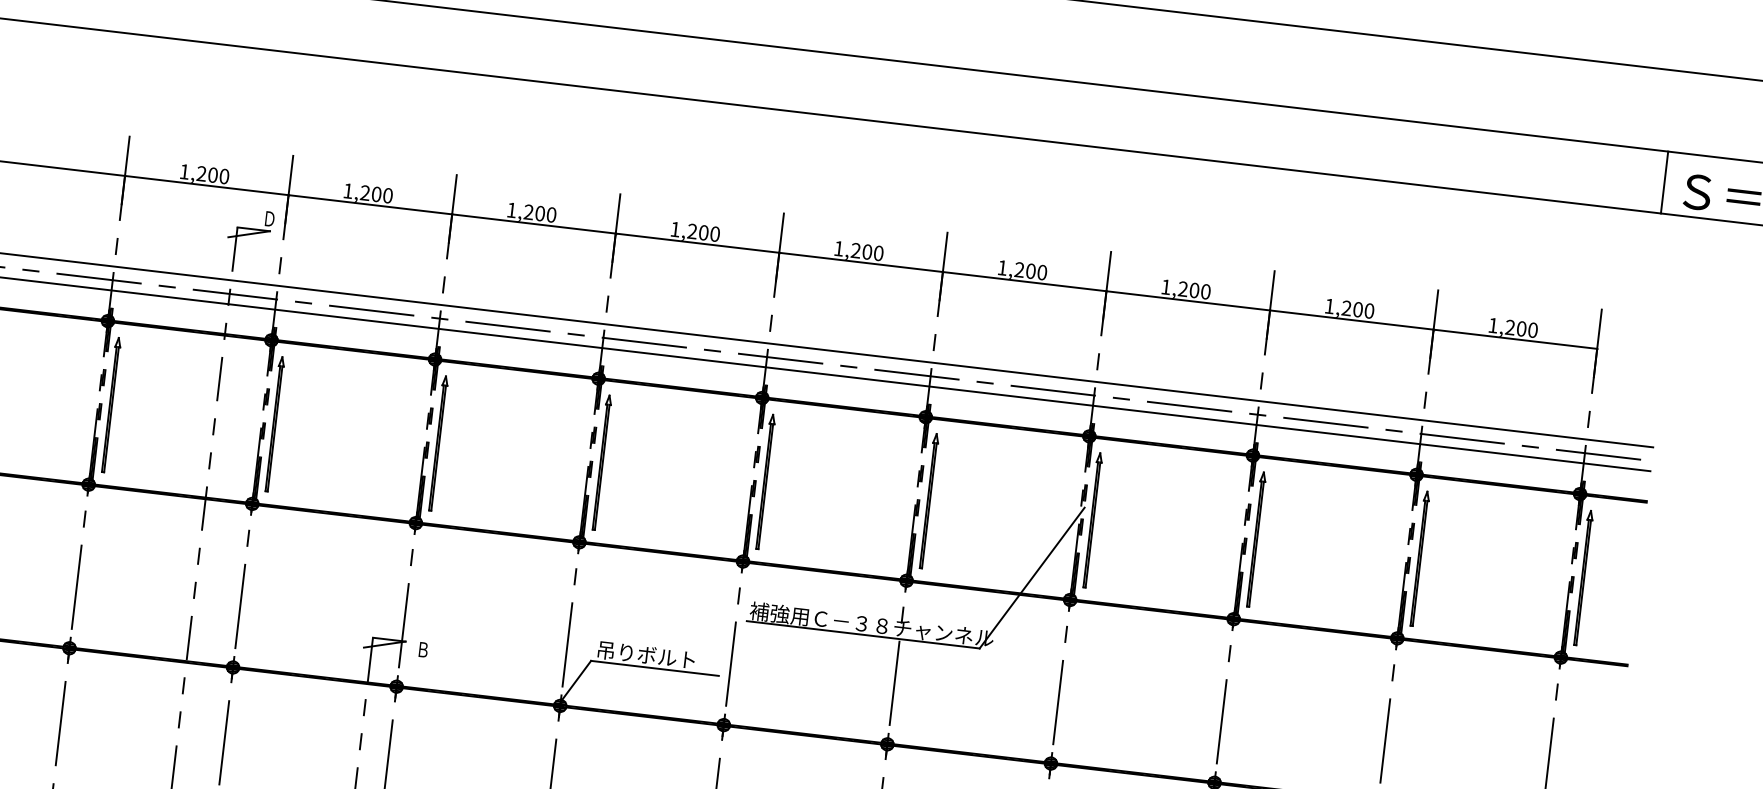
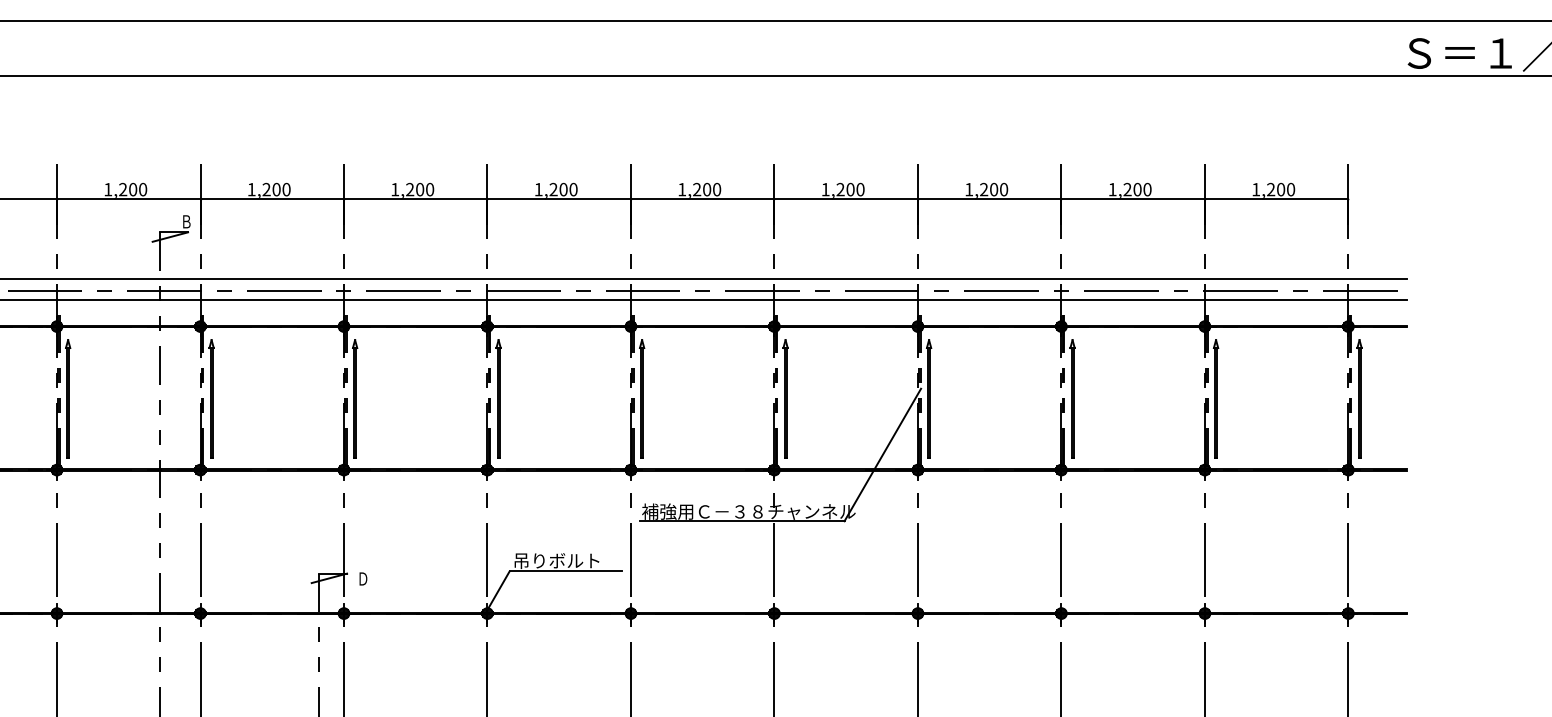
line: (1664, 182) -> (1389, 48), removed
text: (269, 218) -> (186, 221), Ｄ -> Ｂ
text: (423, 649) -> (363, 578), Ｂ -> Ｄ

